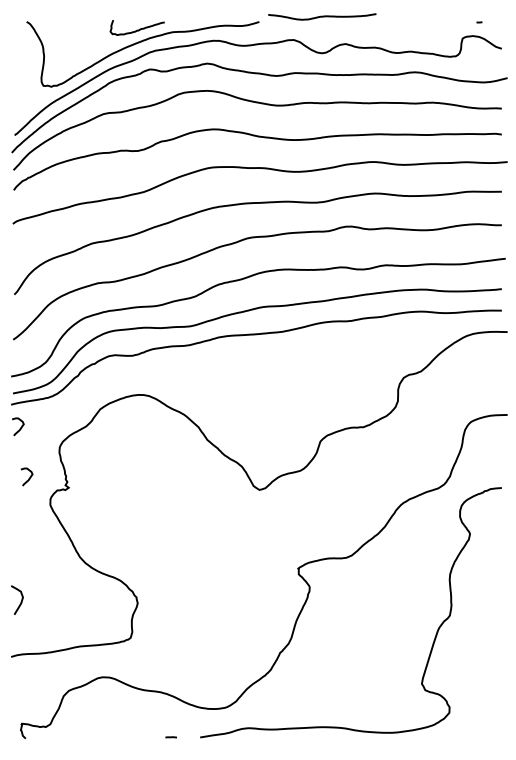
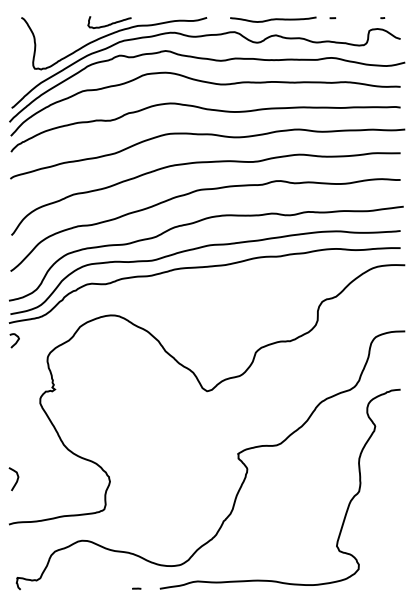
curve: (322, 16) -> (273, 19), moved
line: (416, 22) -> (332, 18), added
curve: (29, 476) -> (23, 380), removed

